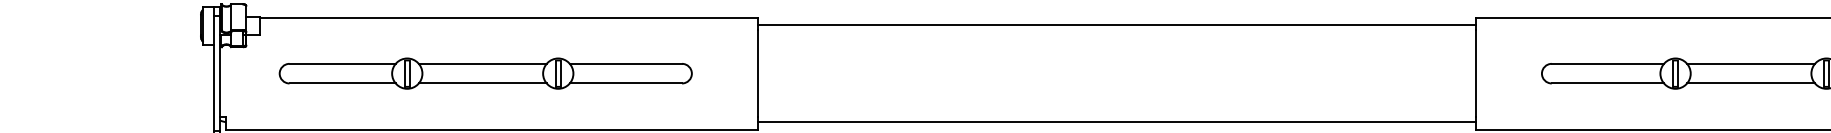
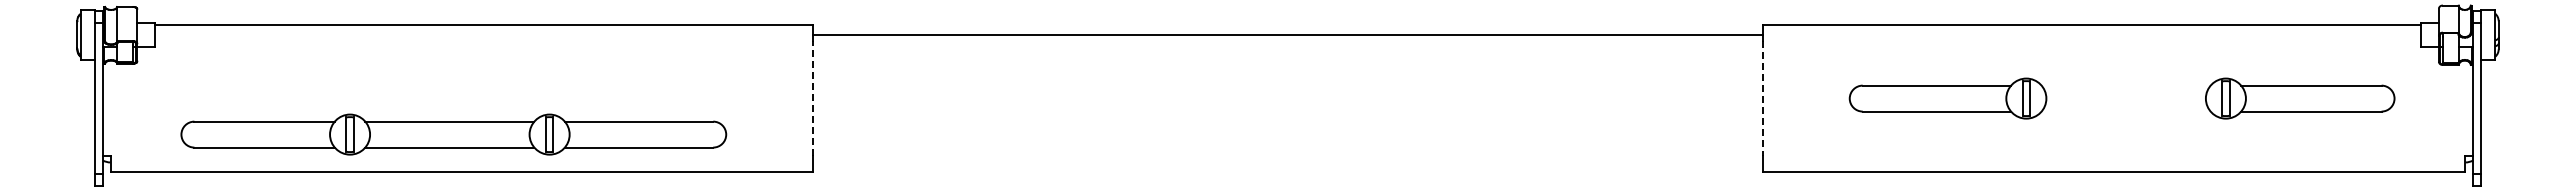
line: (1750, 63) -> (2125, 85), removed
part: (485, 73) -> (453, 134), moved
line: (757, 73) -> (813, 98), solid -> dashed
line: (1475, 73) -> (1762, 98), solid -> dashed
line: (1750, 83) -> (2125, 111), removed
line: (1116, 121) -> (1287, 162), removed

